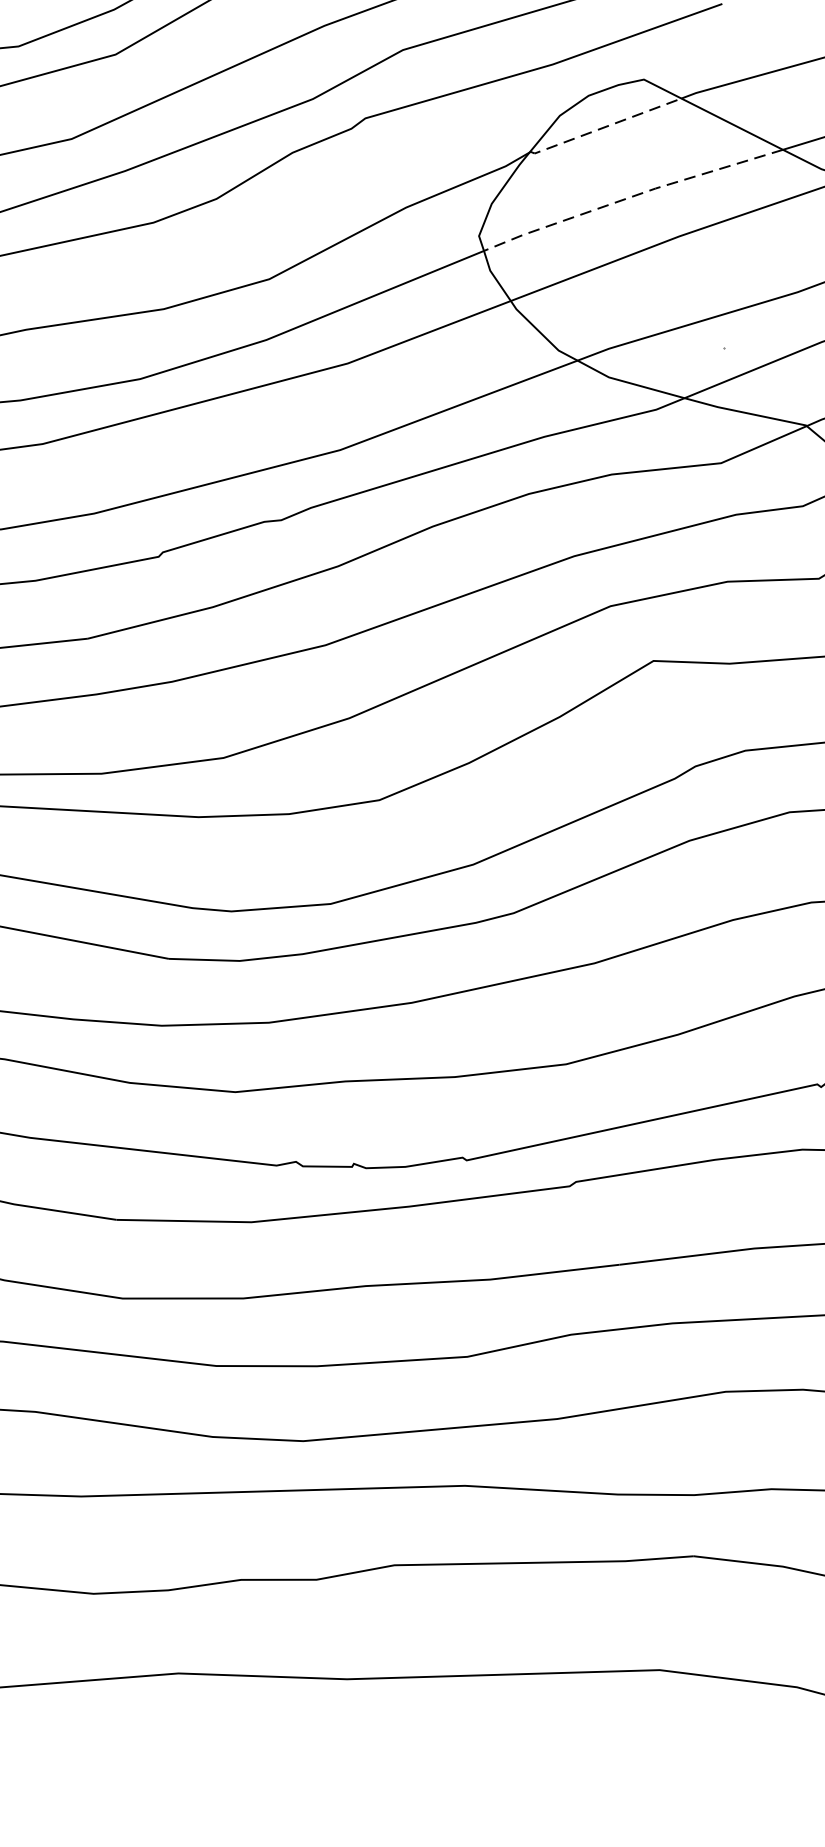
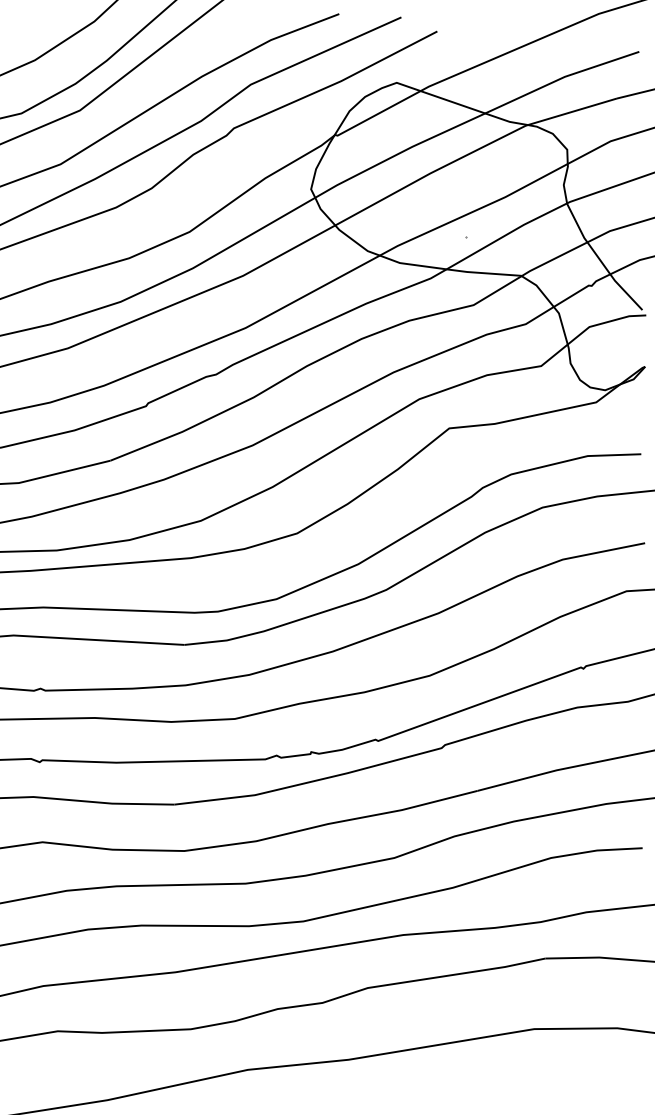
line: (603, 127) -> (376, 114), dashed -> solid
line: (630, 198) -> (398, 154), dashed -> solid

